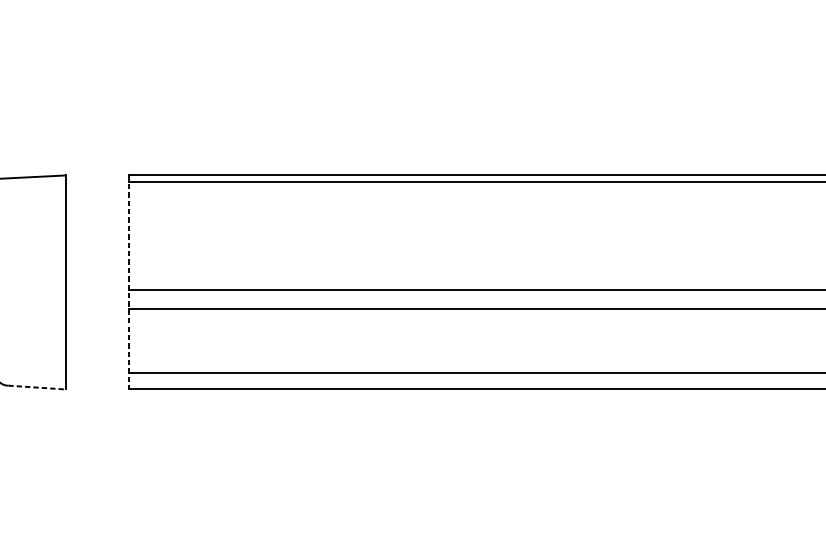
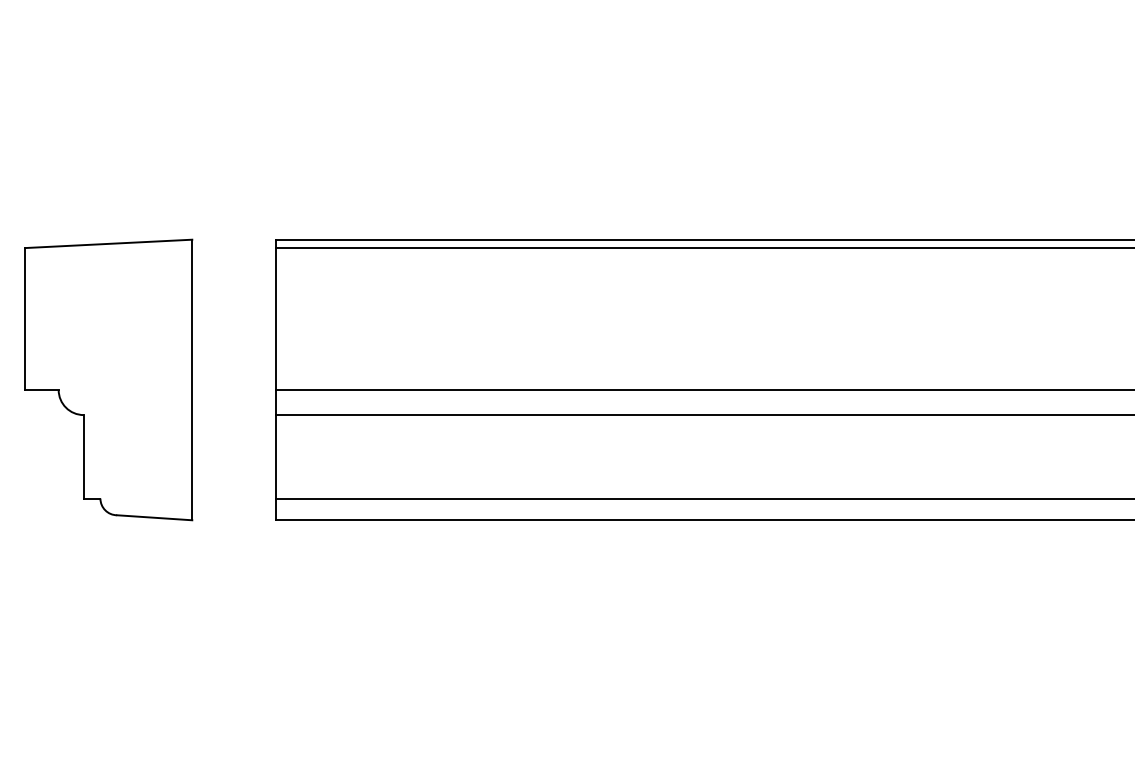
line: (129, 282) -> (275, 380), dashed -> solid
line: (36, 387) -> (154, 517), dashed -> solid

